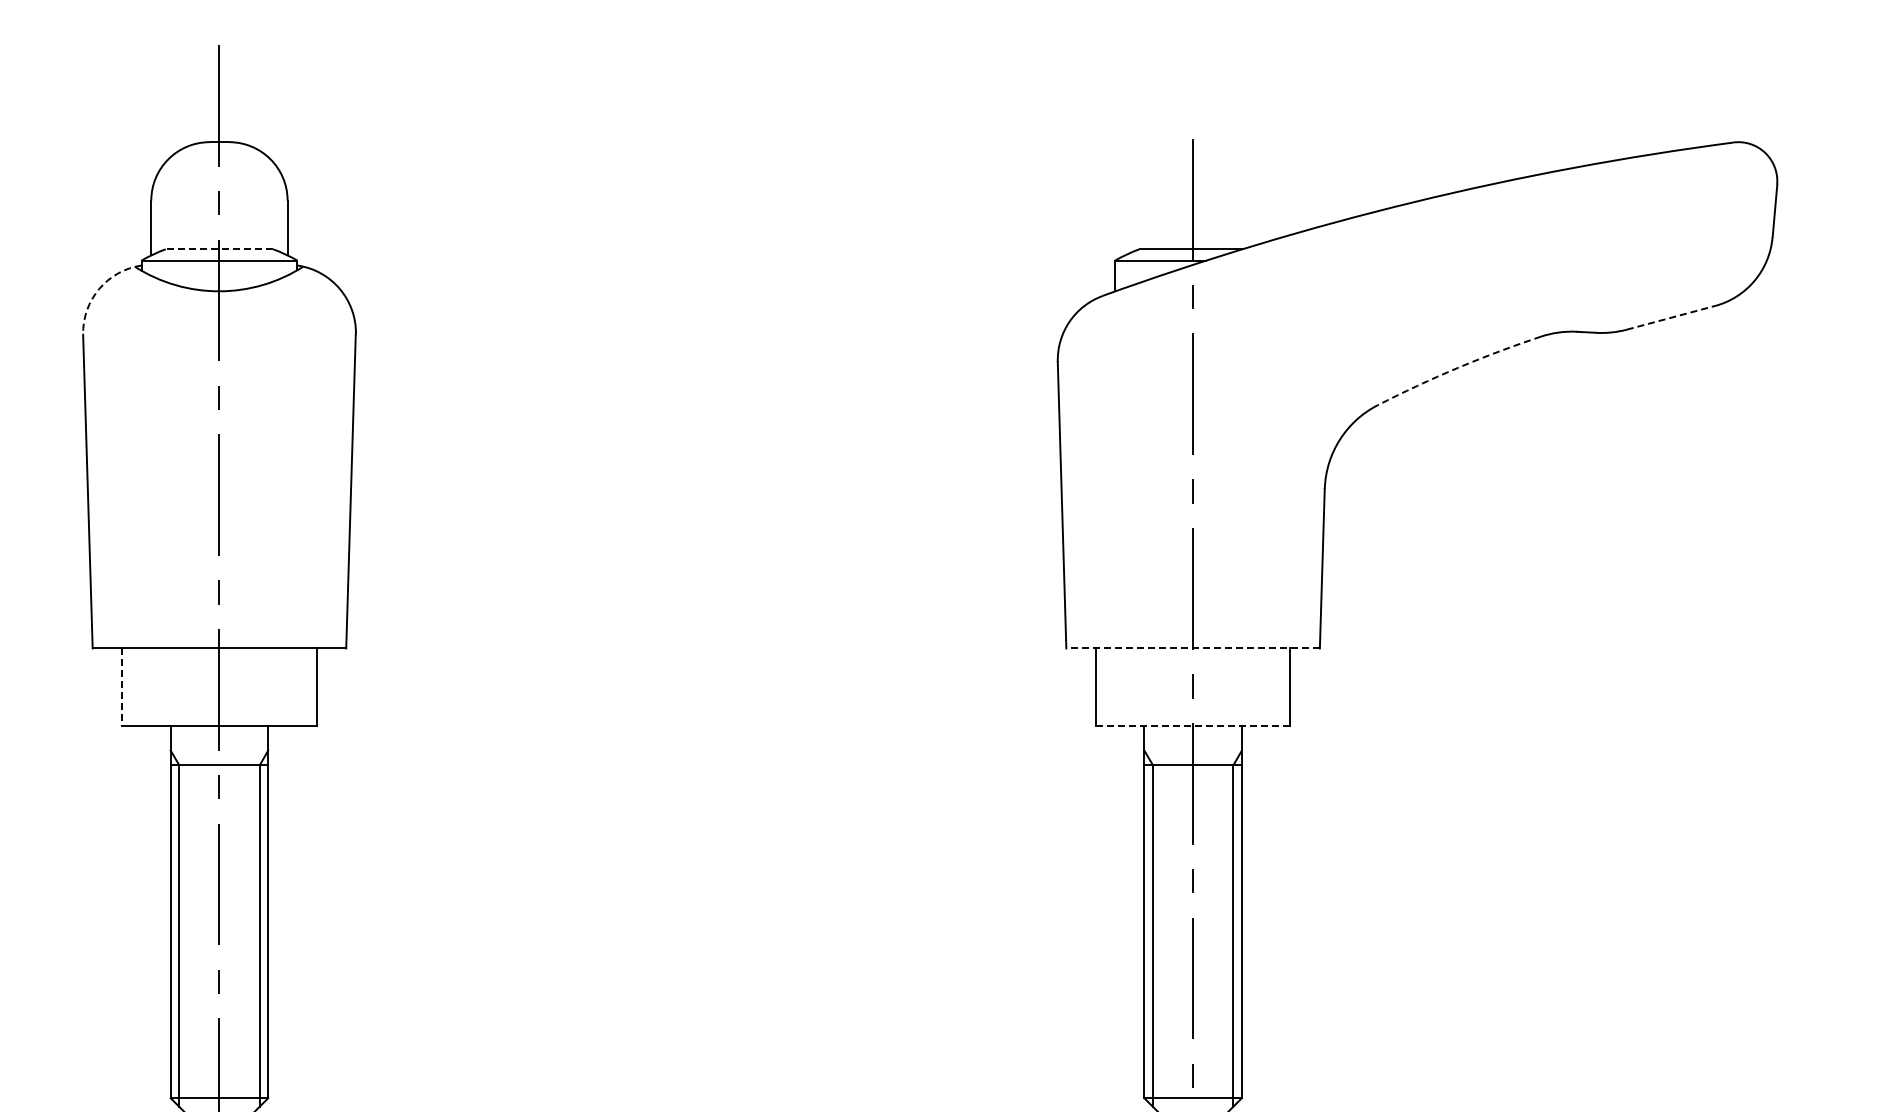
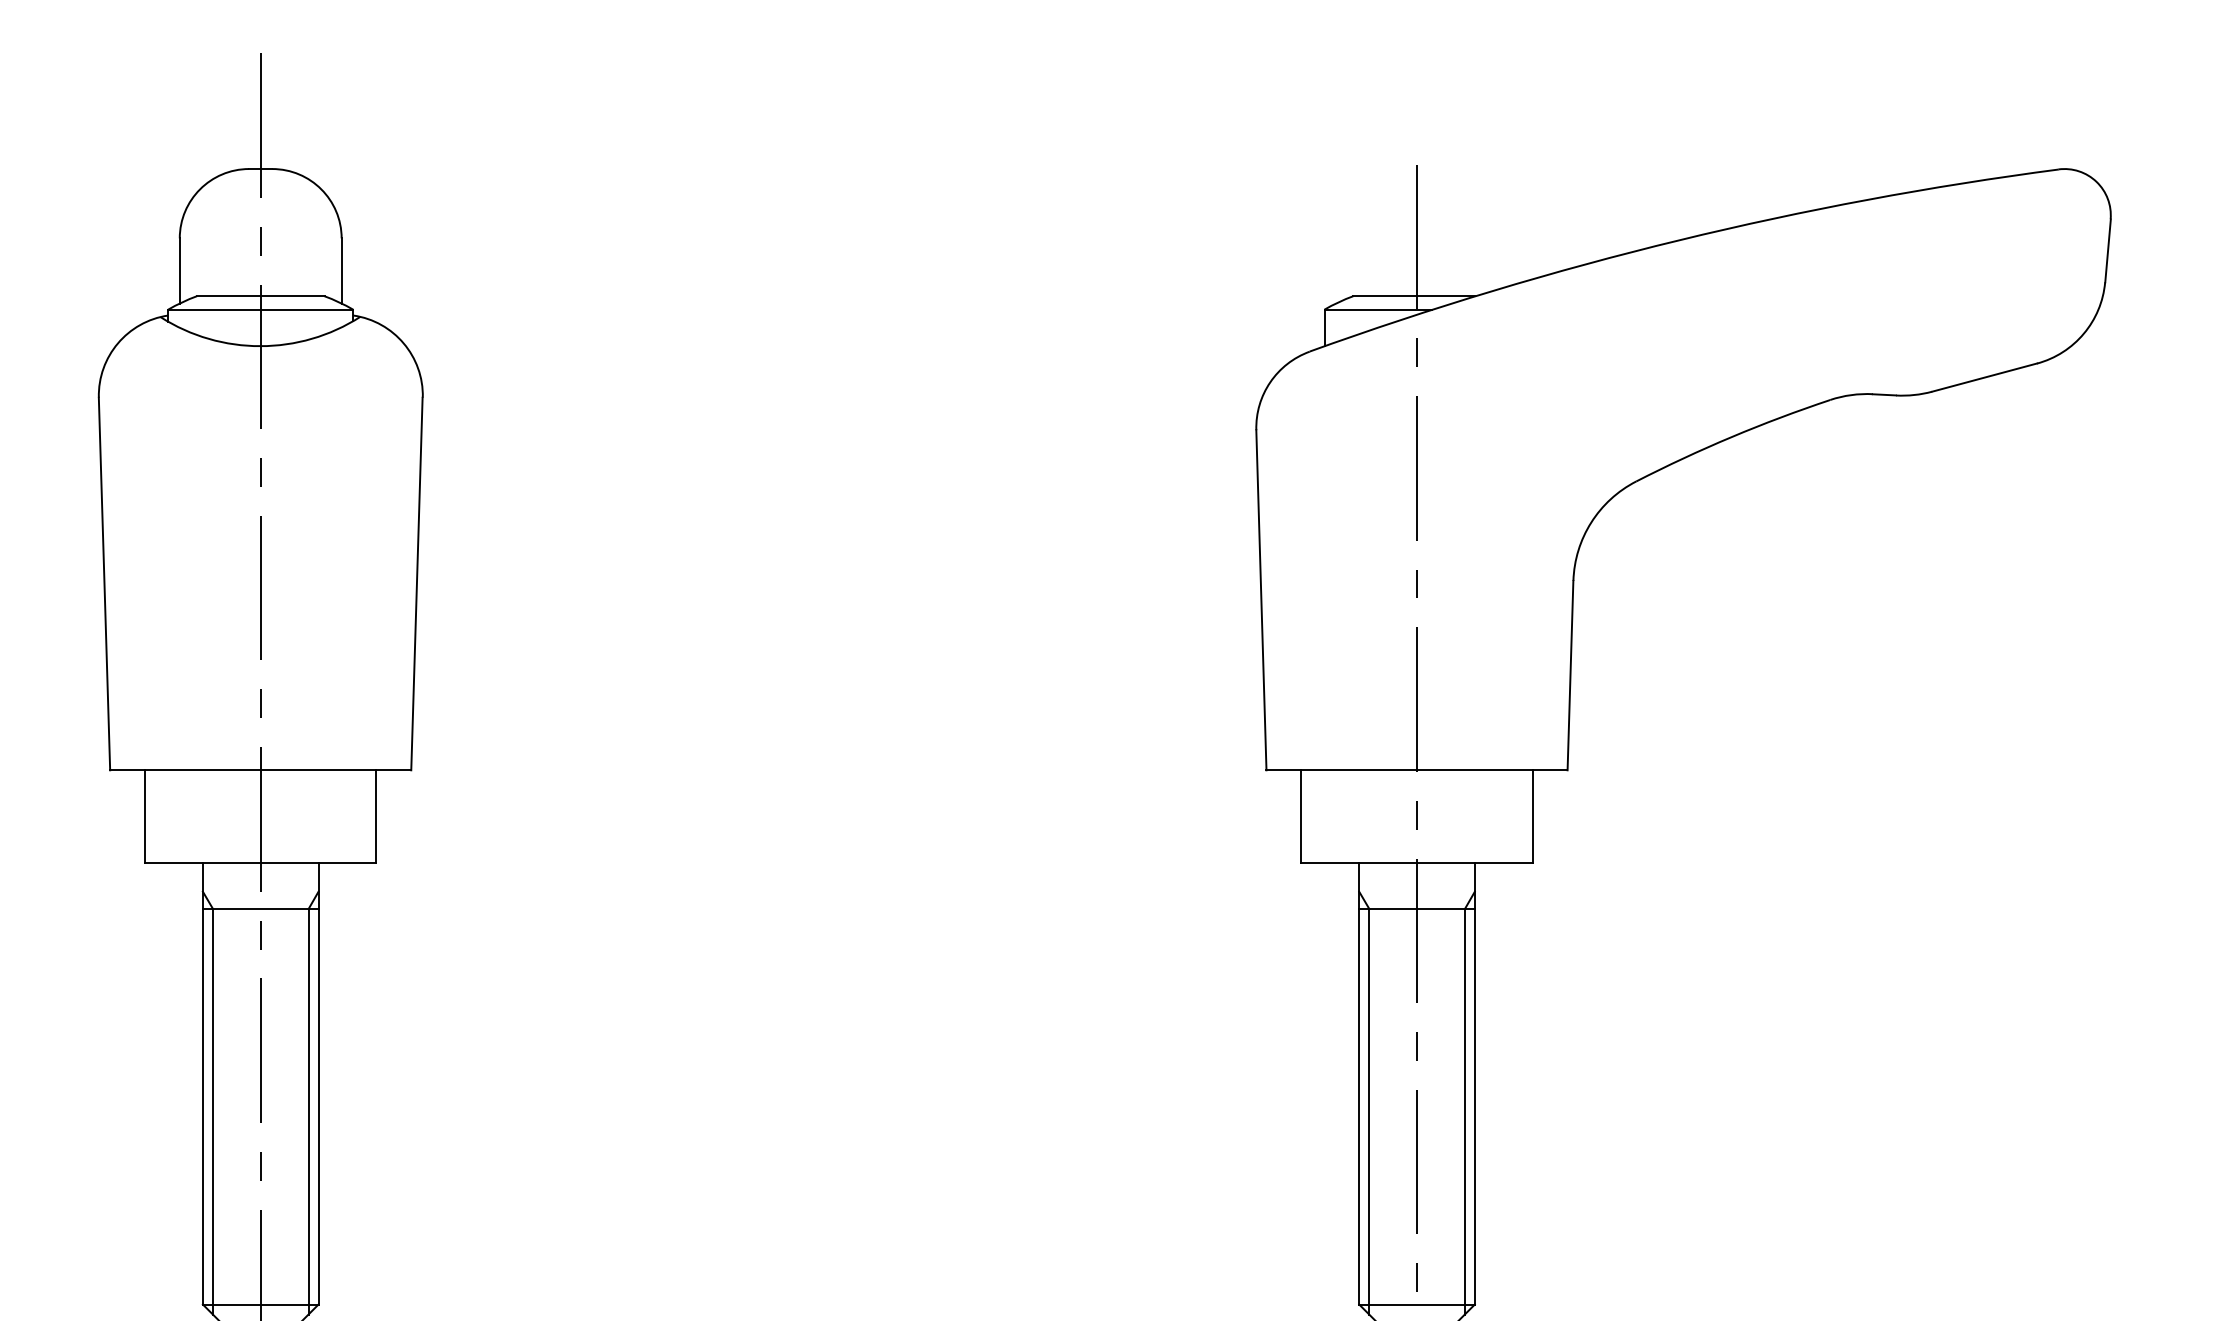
line: (219, 249) -> (260, 296), dashed -> solid
arc: (99, 289) -> (118, 344), dashed -> solid
line: (1670, 317) -> (1983, 377), dashed -> solid
arc: (1458, 367) -> (1732, 436), dashed -> solid
line: (1192, 648) -> (1416, 770), dashed -> solid
line: (122, 687) -> (145, 816), dashed -> solid
line: (1193, 726) -> (1417, 862), dashed -> solid

